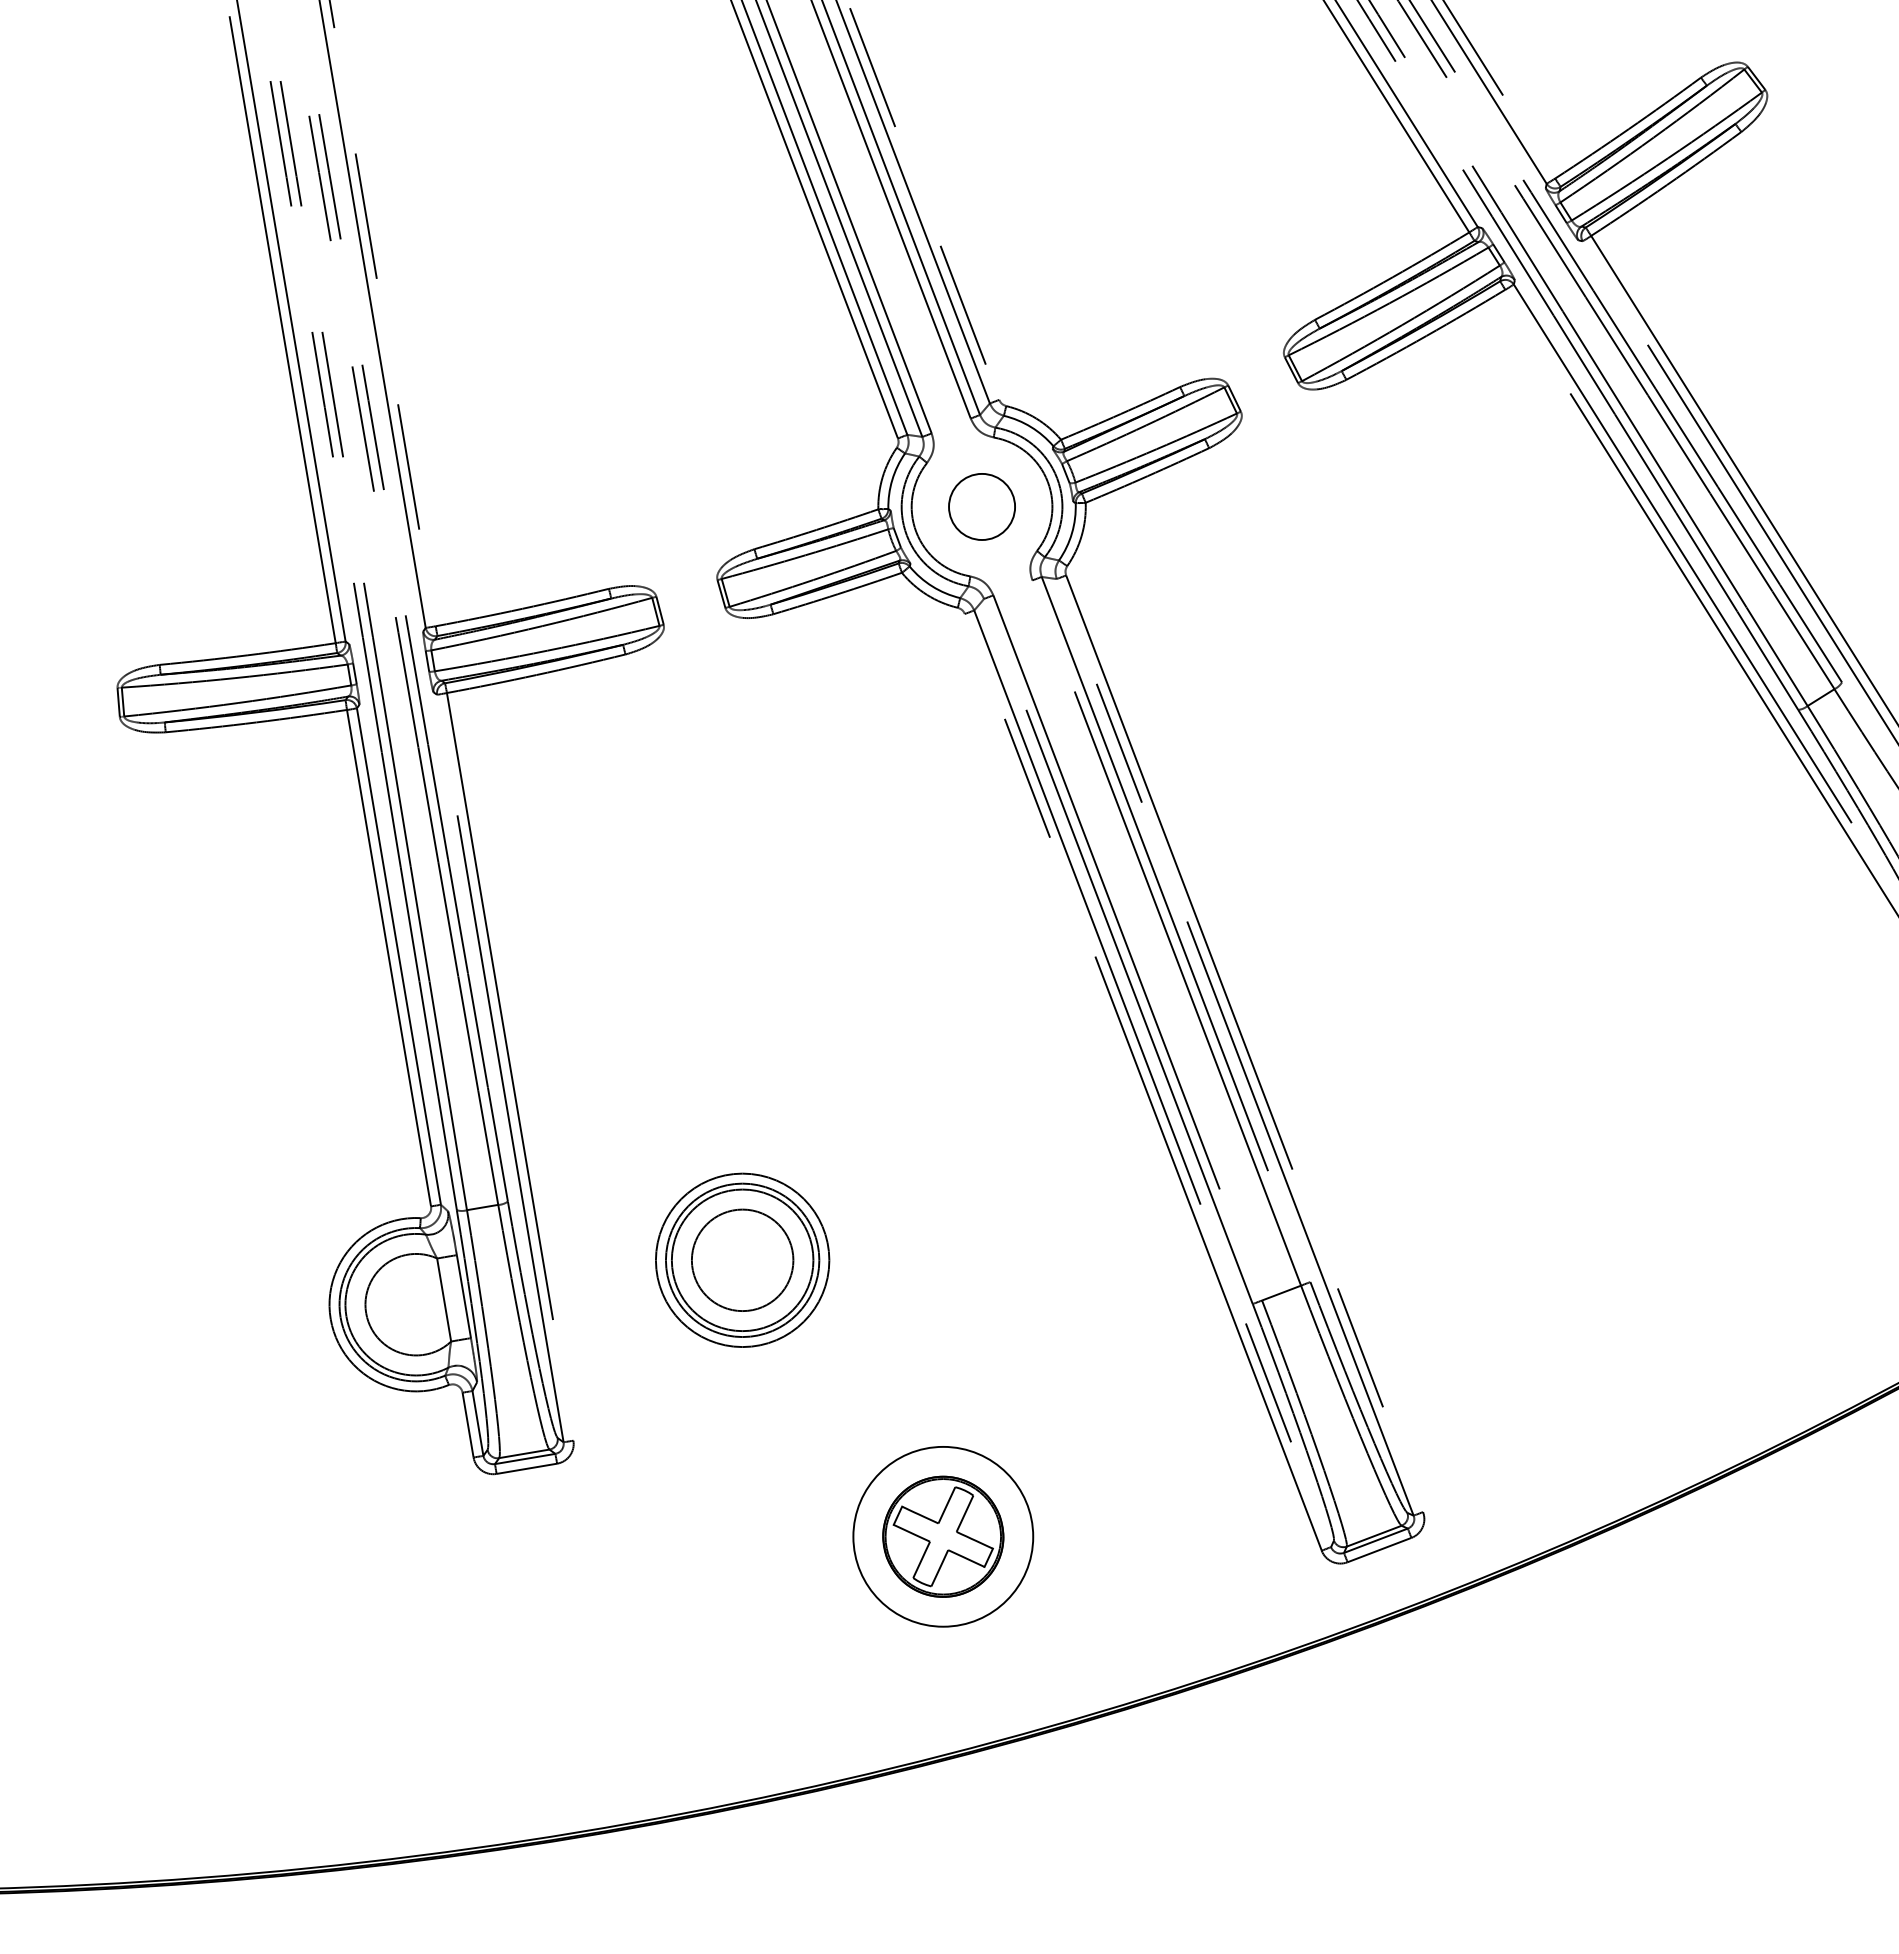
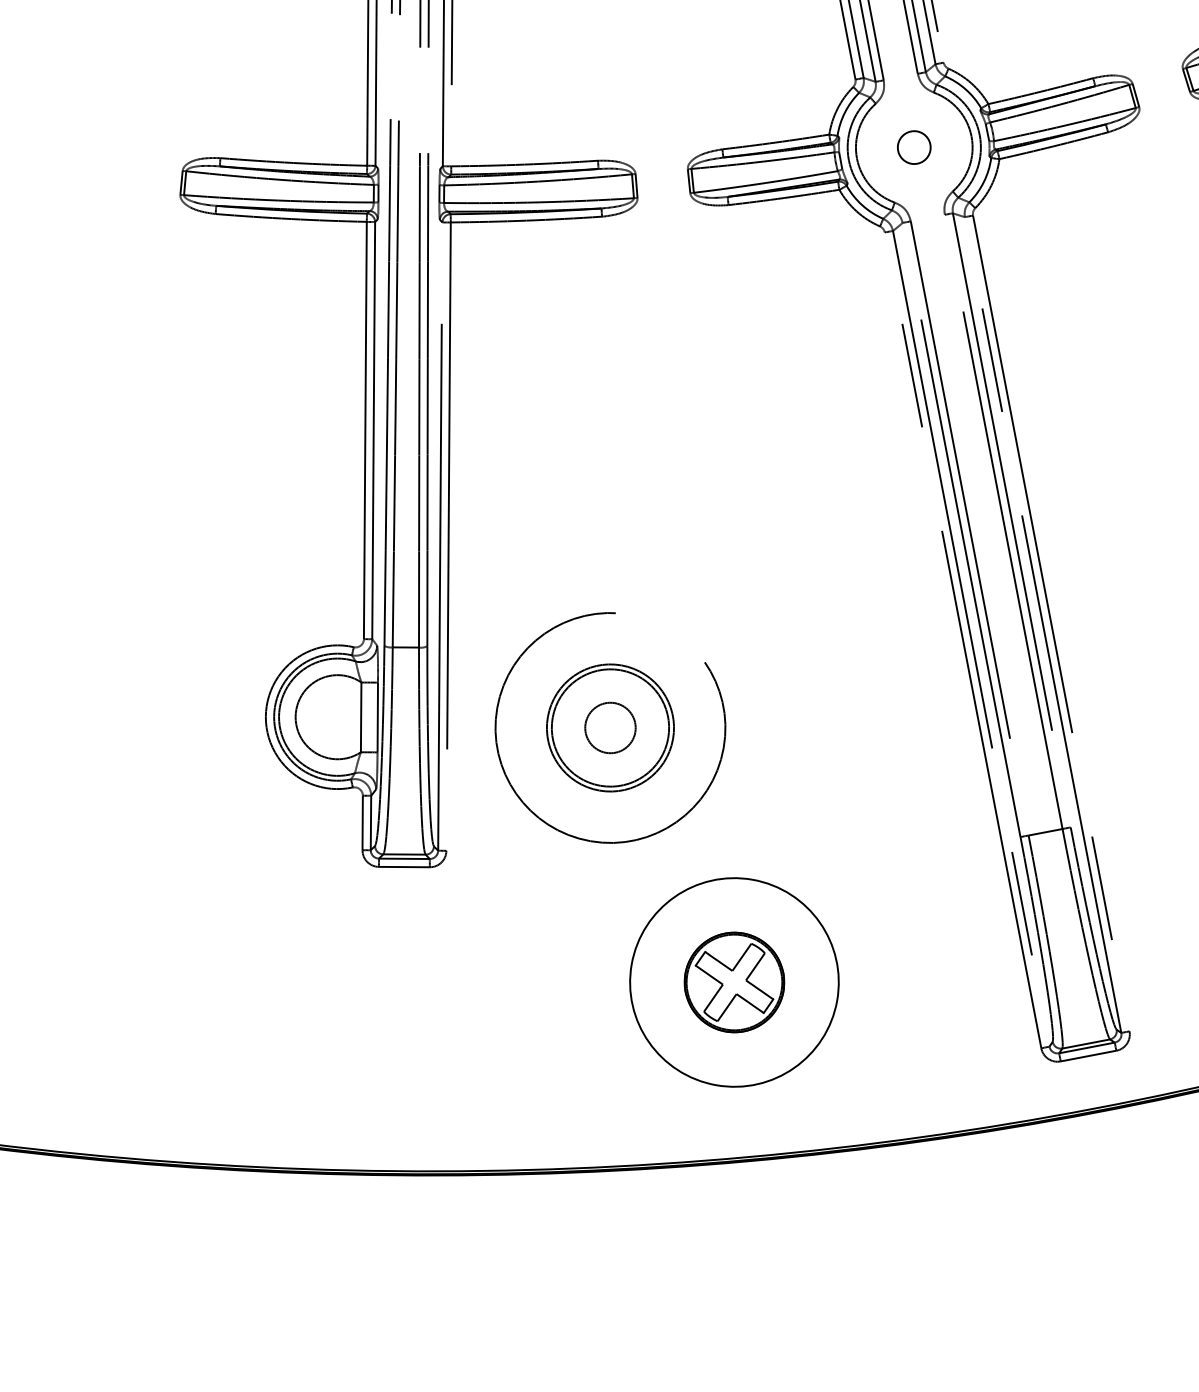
circle: (981, 506) -> (913, 147), size x0.6
circle: (742, 1260) -> (610, 728), size x0.6
circle: (742, 1260) -> (610, 728), size x1.6
circle: (943, 1536) -> (734, 982), size x1.4

